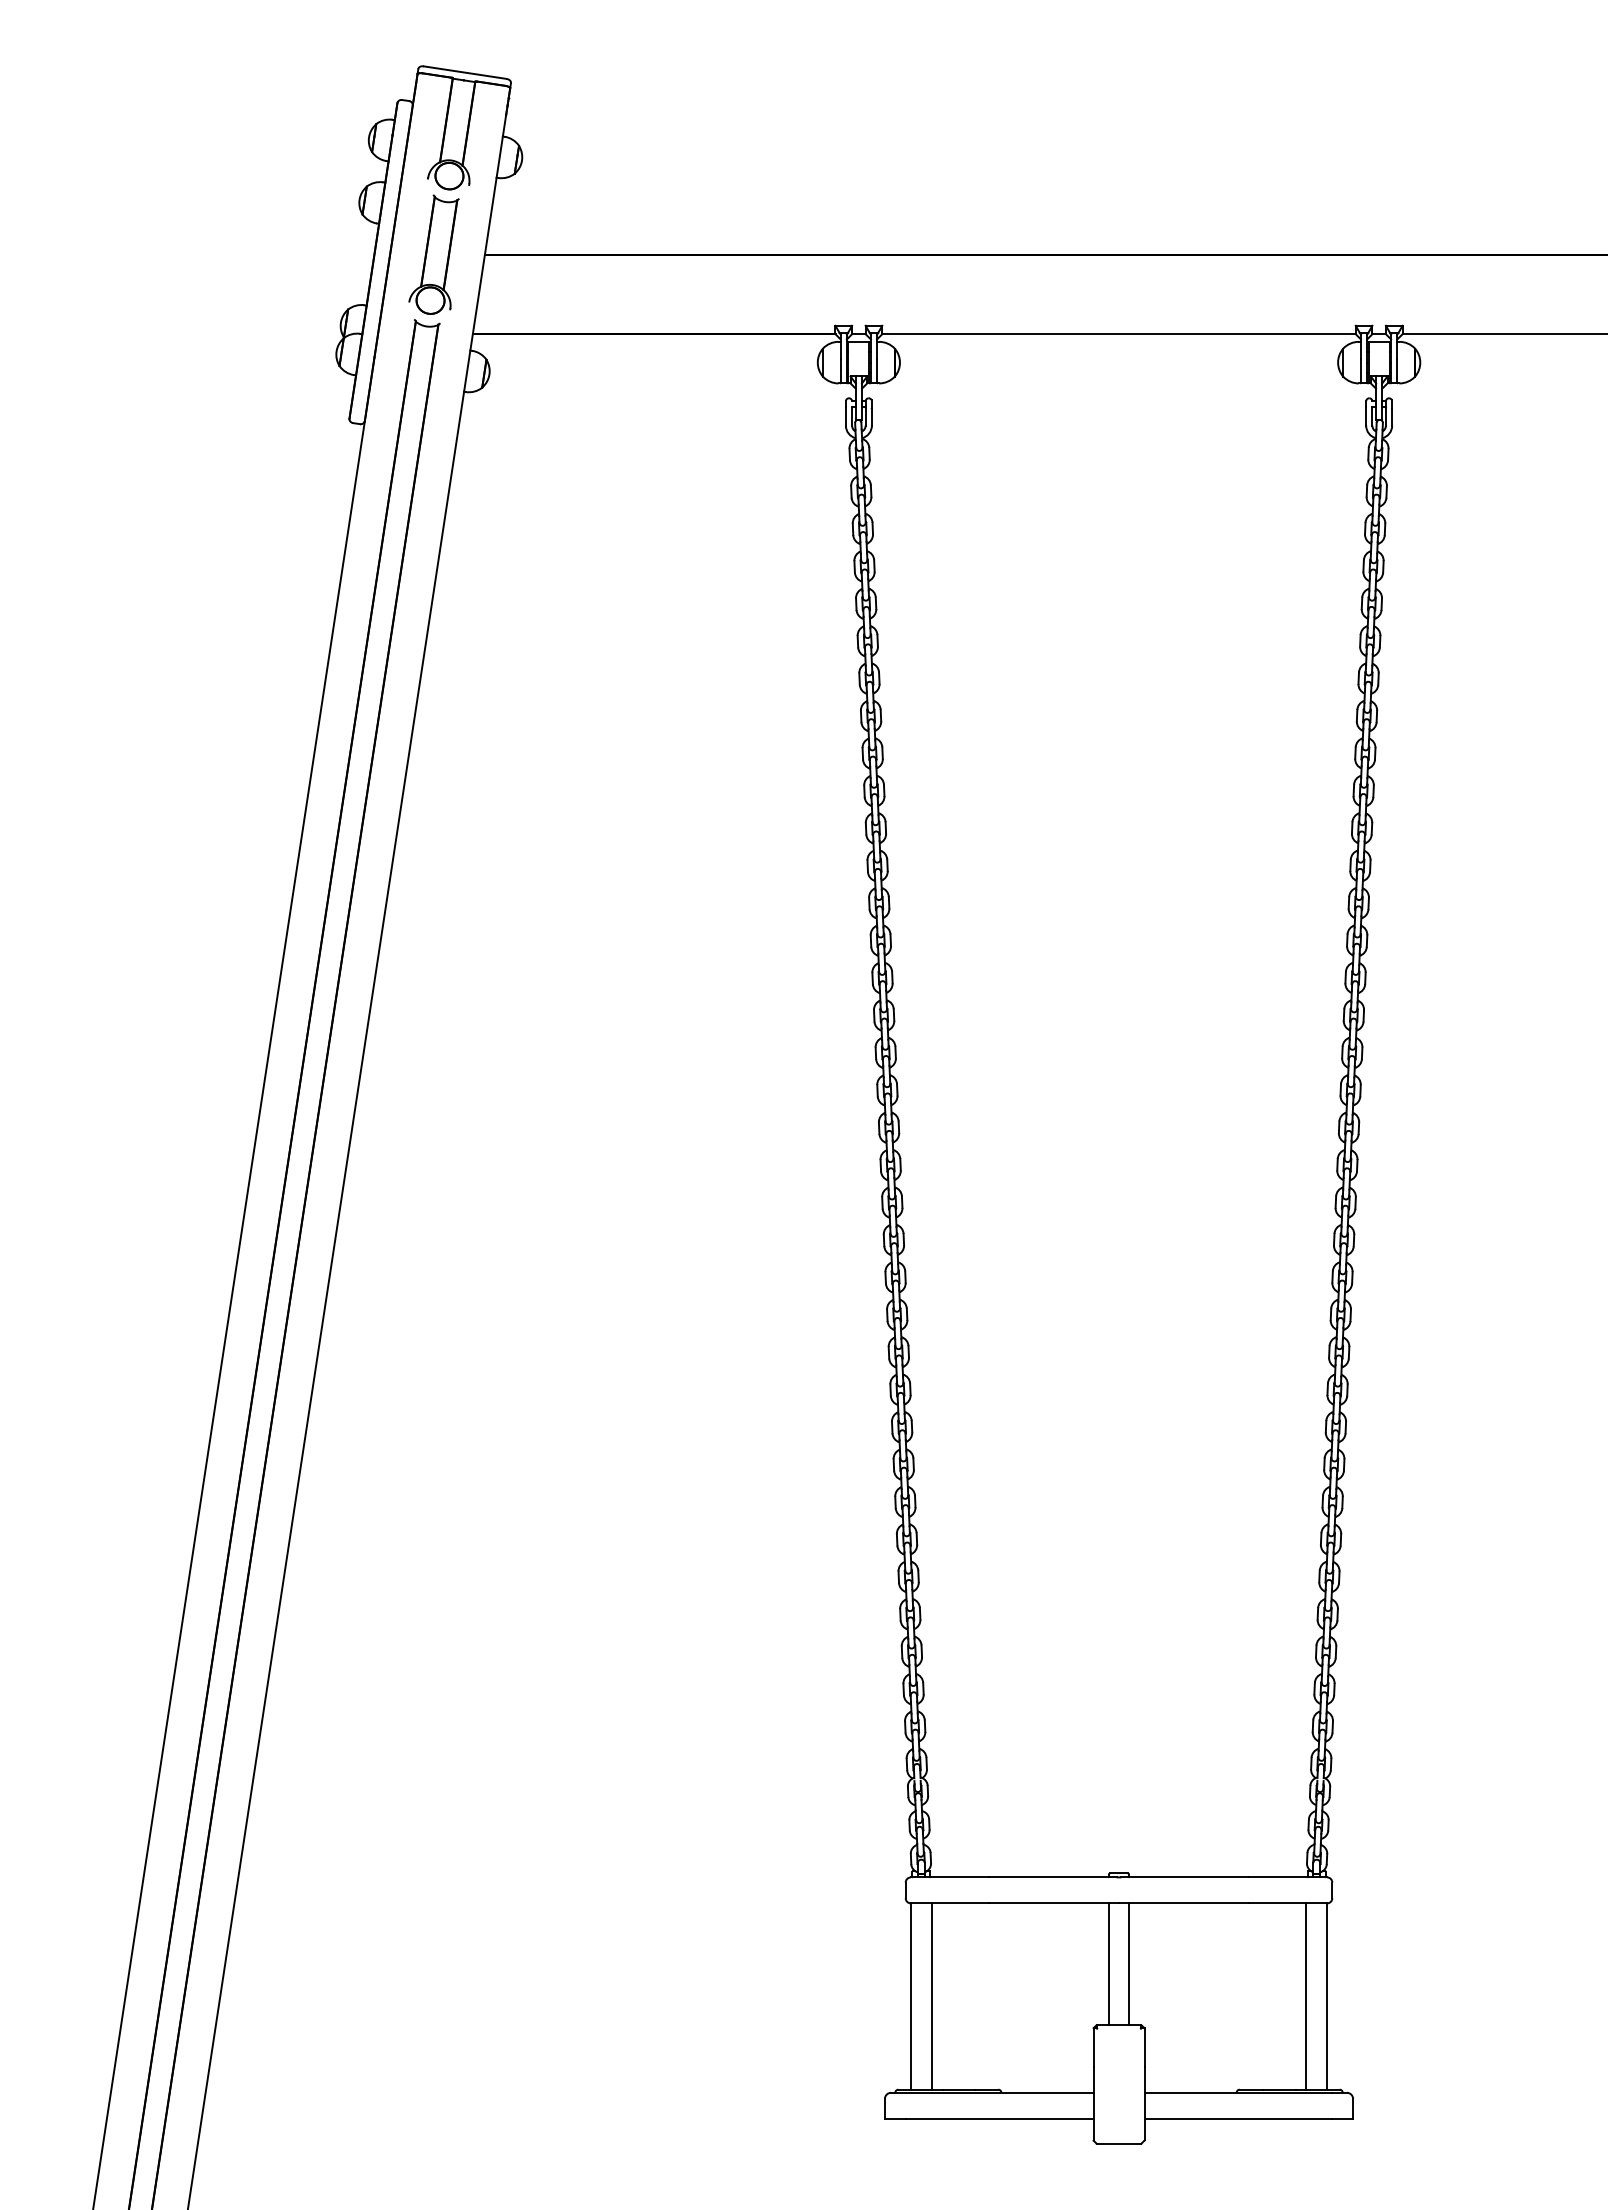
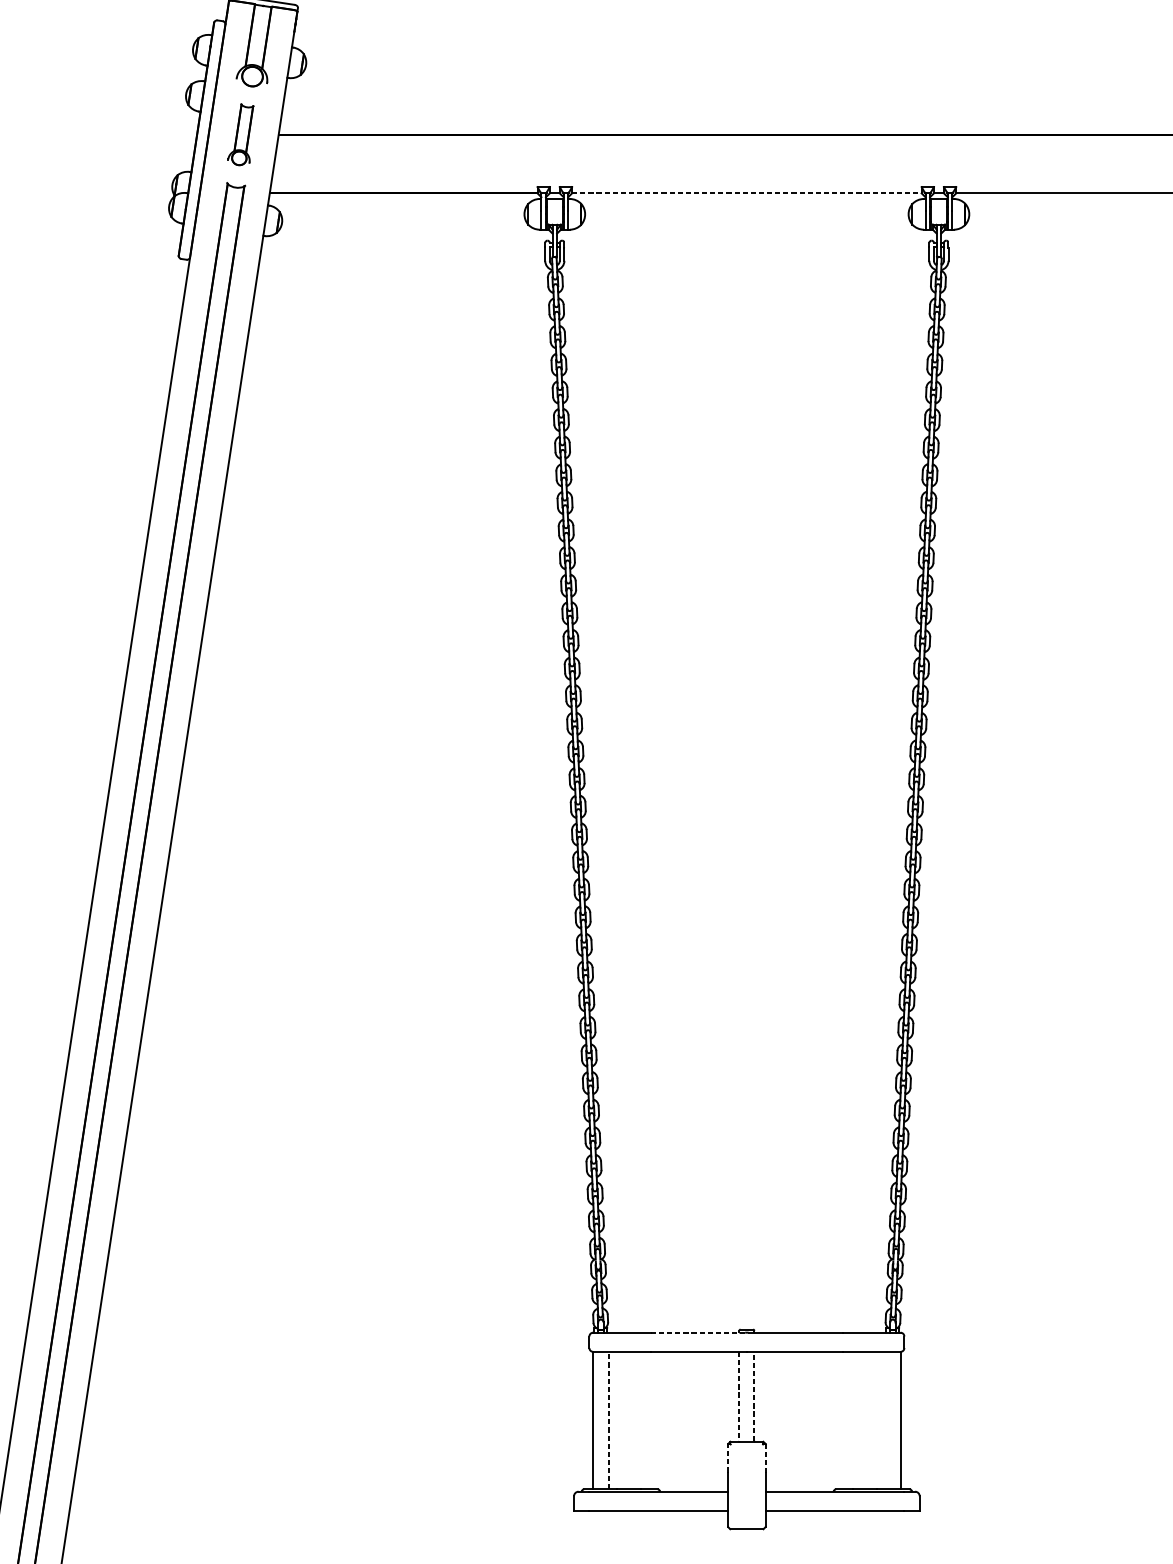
part: (433, 254) -> (240, 134), size x0.7
line: (1119, 334) -> (747, 193), solid -> dashed
line: (1052, 1877) -> (697, 1332), solid -> dashed
line: (1129, 1963) -> (754, 1396), solid -> dashed
line: (1108, 1964) -> (739, 1396), solid -> dashed
line: (931, 1996) -> (608, 1420), solid -> dashed
line: (1306, 1996) -> (885, 1420), removed
line: (1093, 2047) -> (728, 1458), solid -> dashed
line: (1144, 2048) -> (765, 1459), solid -> dashed

